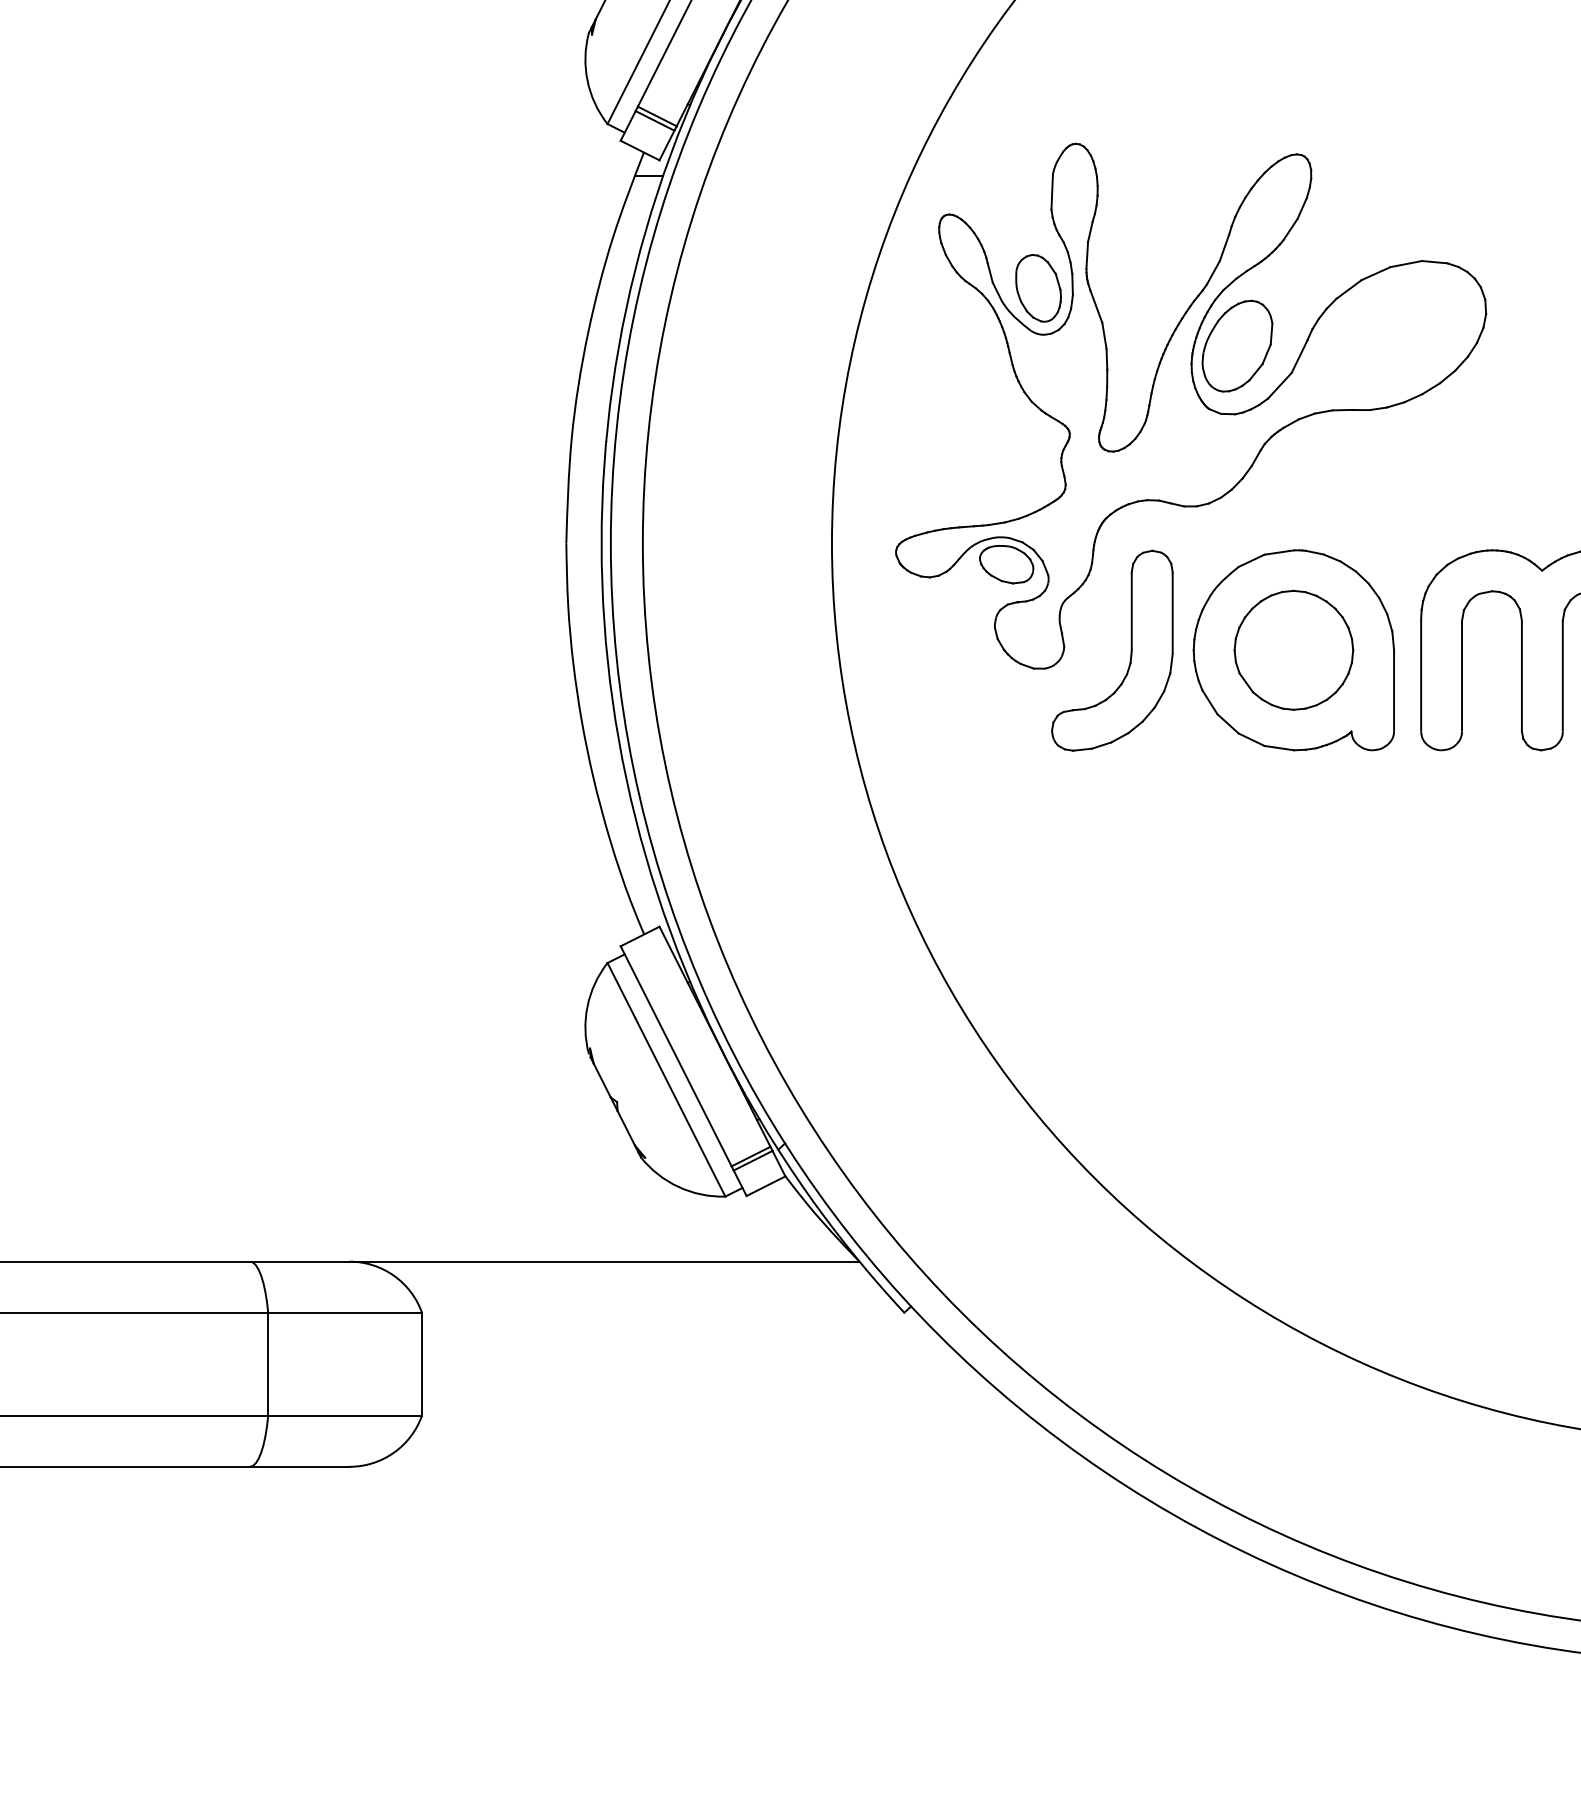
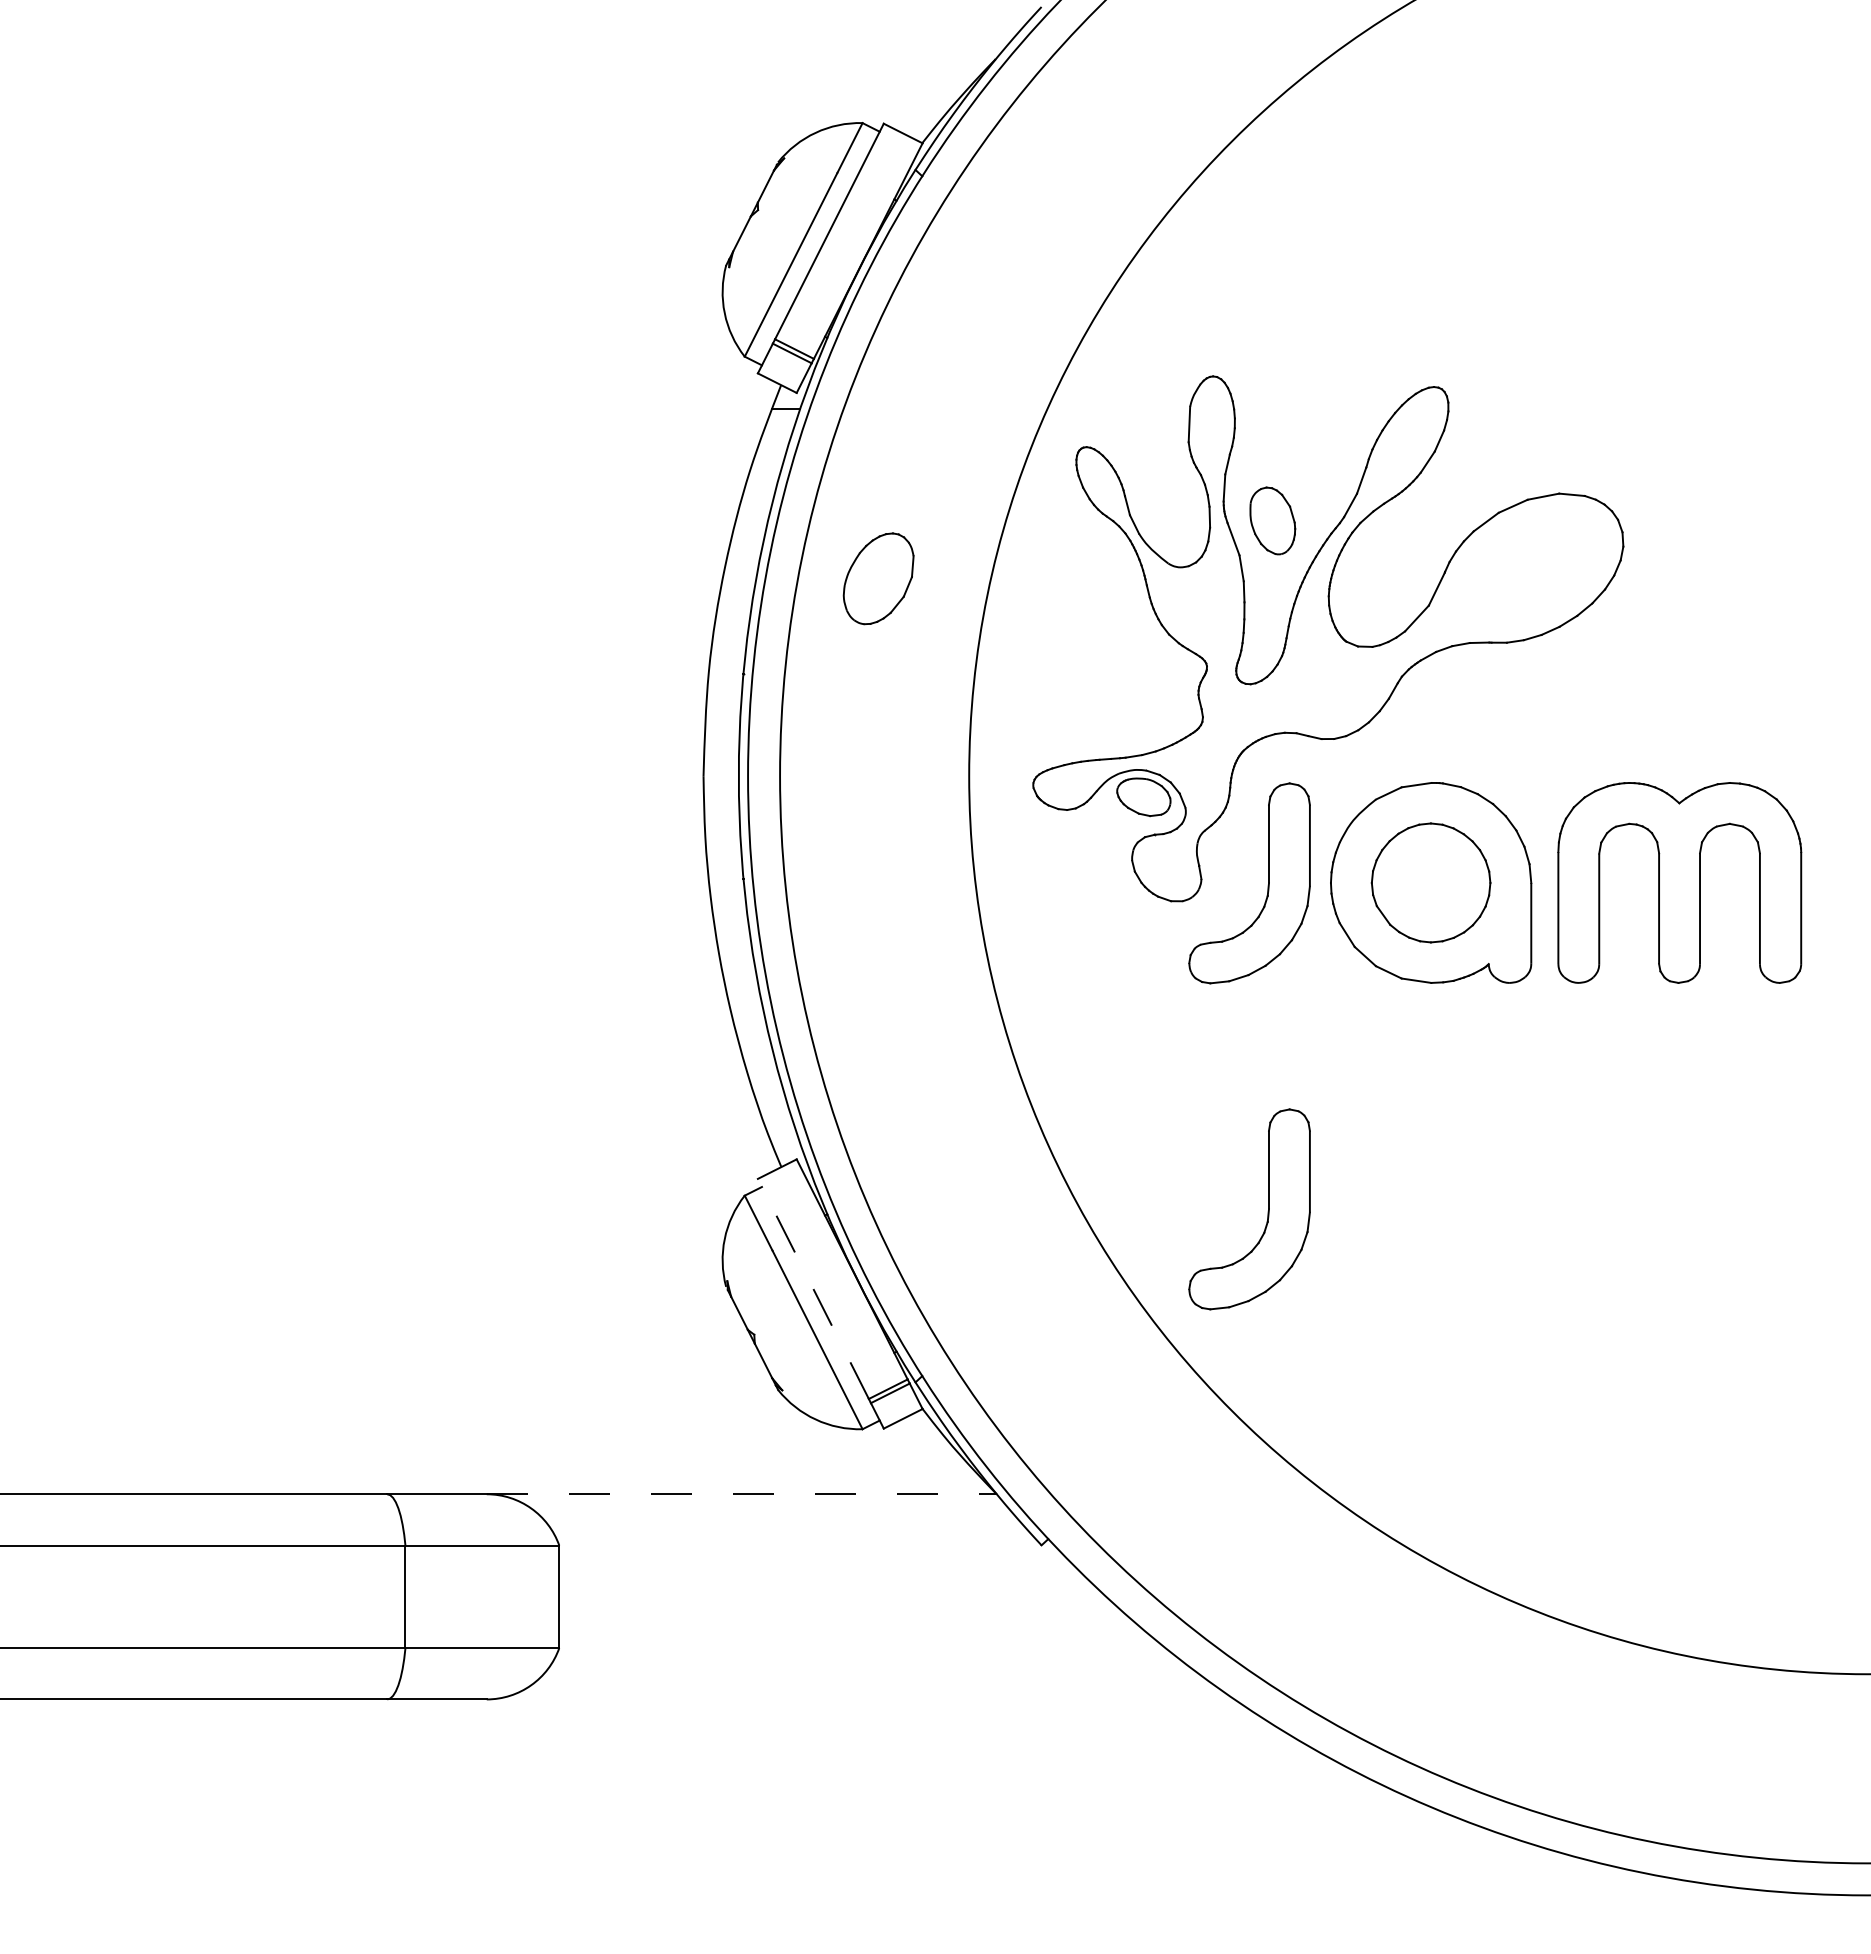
part: (1038, 287) -> (1272, 520), moved
part: (1237, 345) -> (878, 578), moved
part: (1130, 978) -> (1267, 1211), added
line: (676, 1055) -> (813, 1288), solid -> dashed
line: (604, 1261) -> (741, 1494), solid -> dashed

